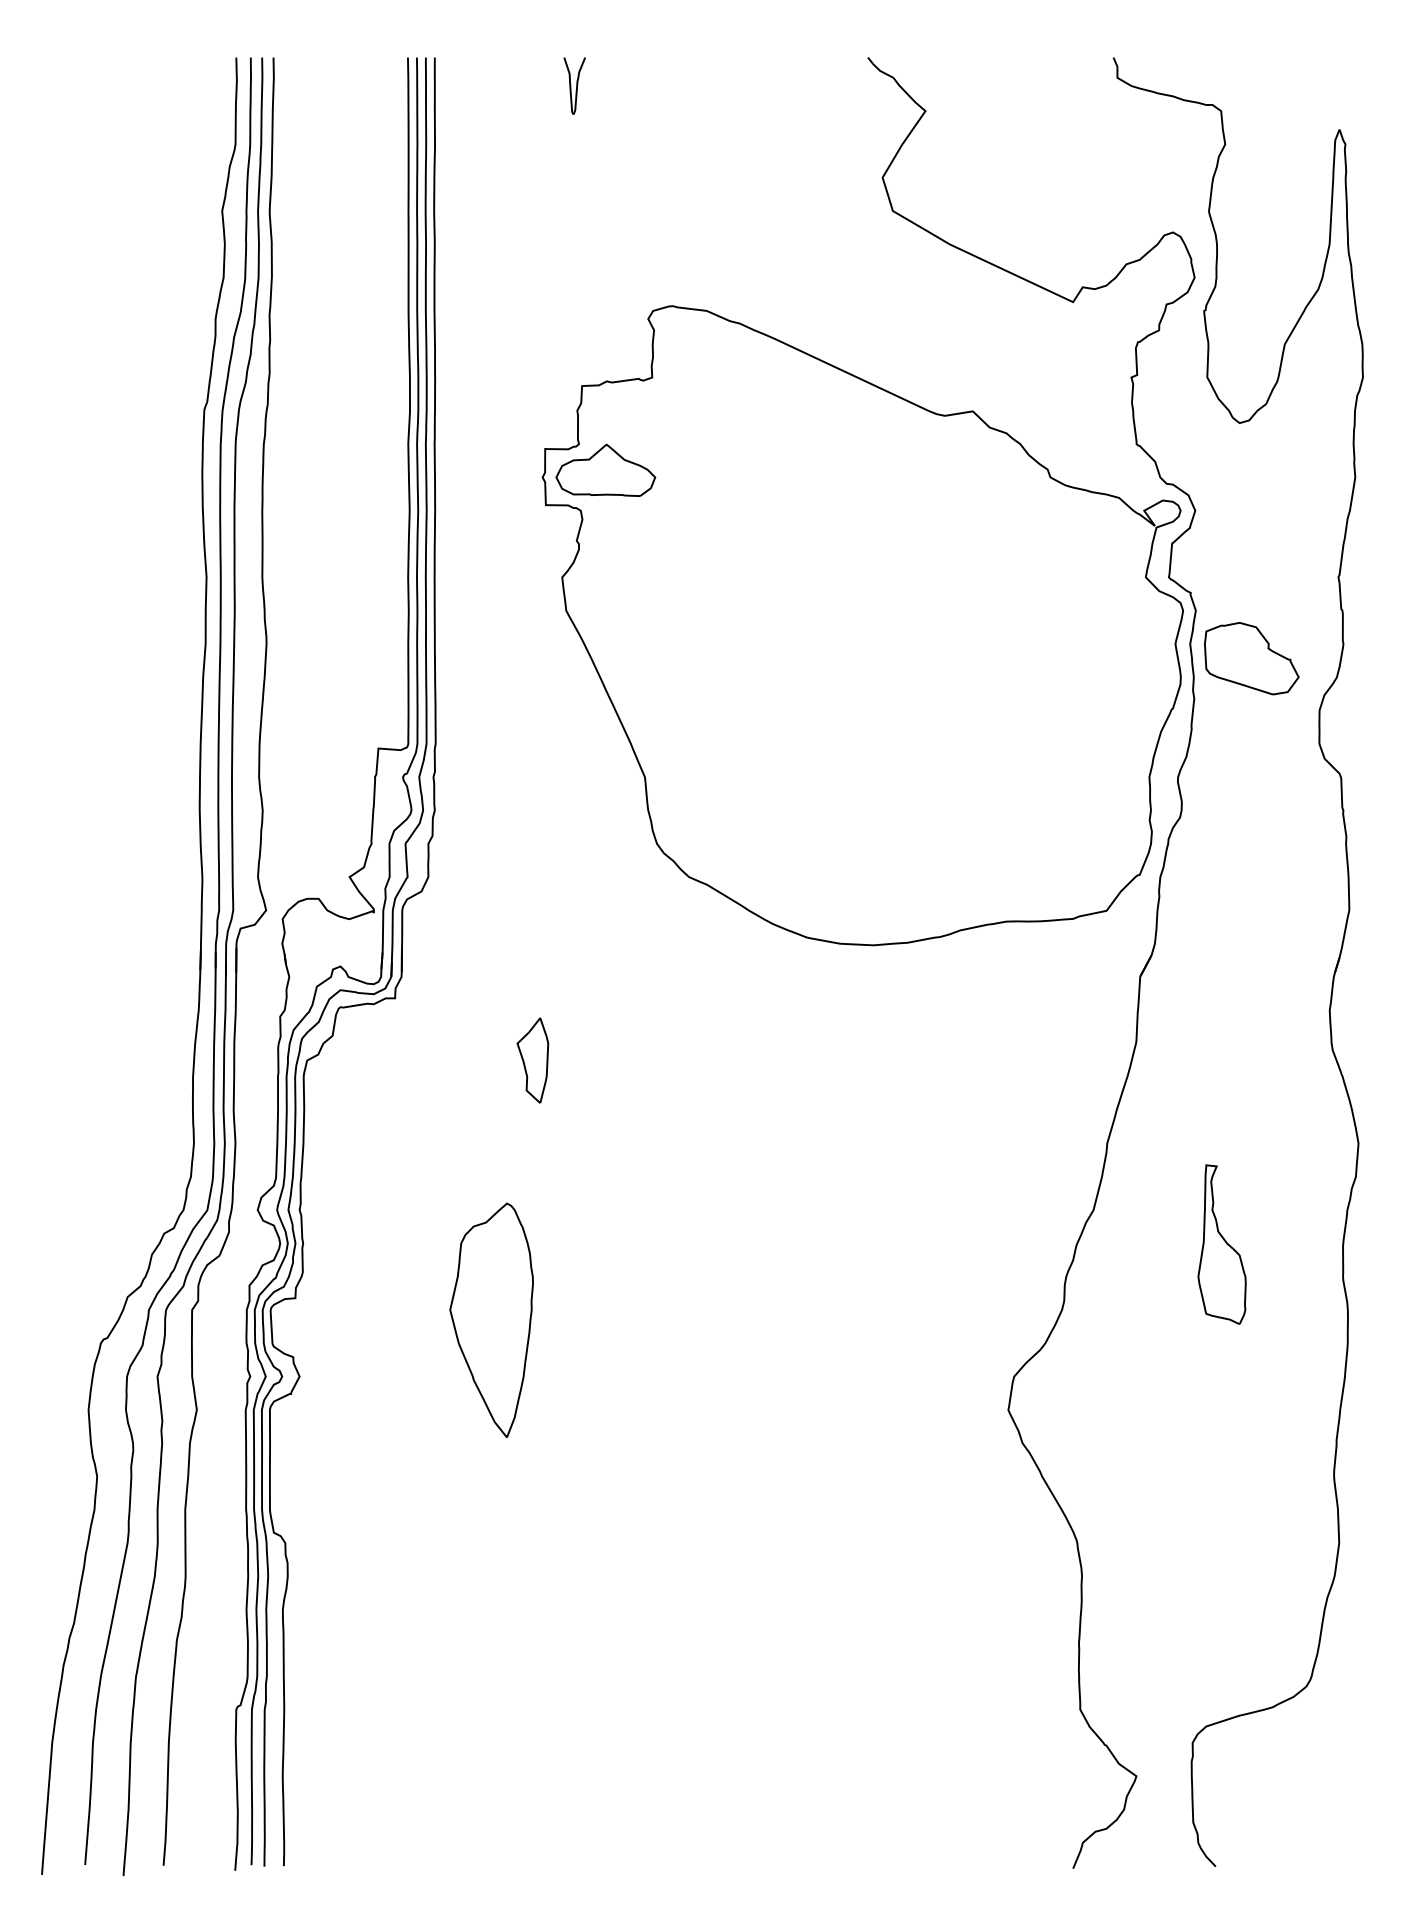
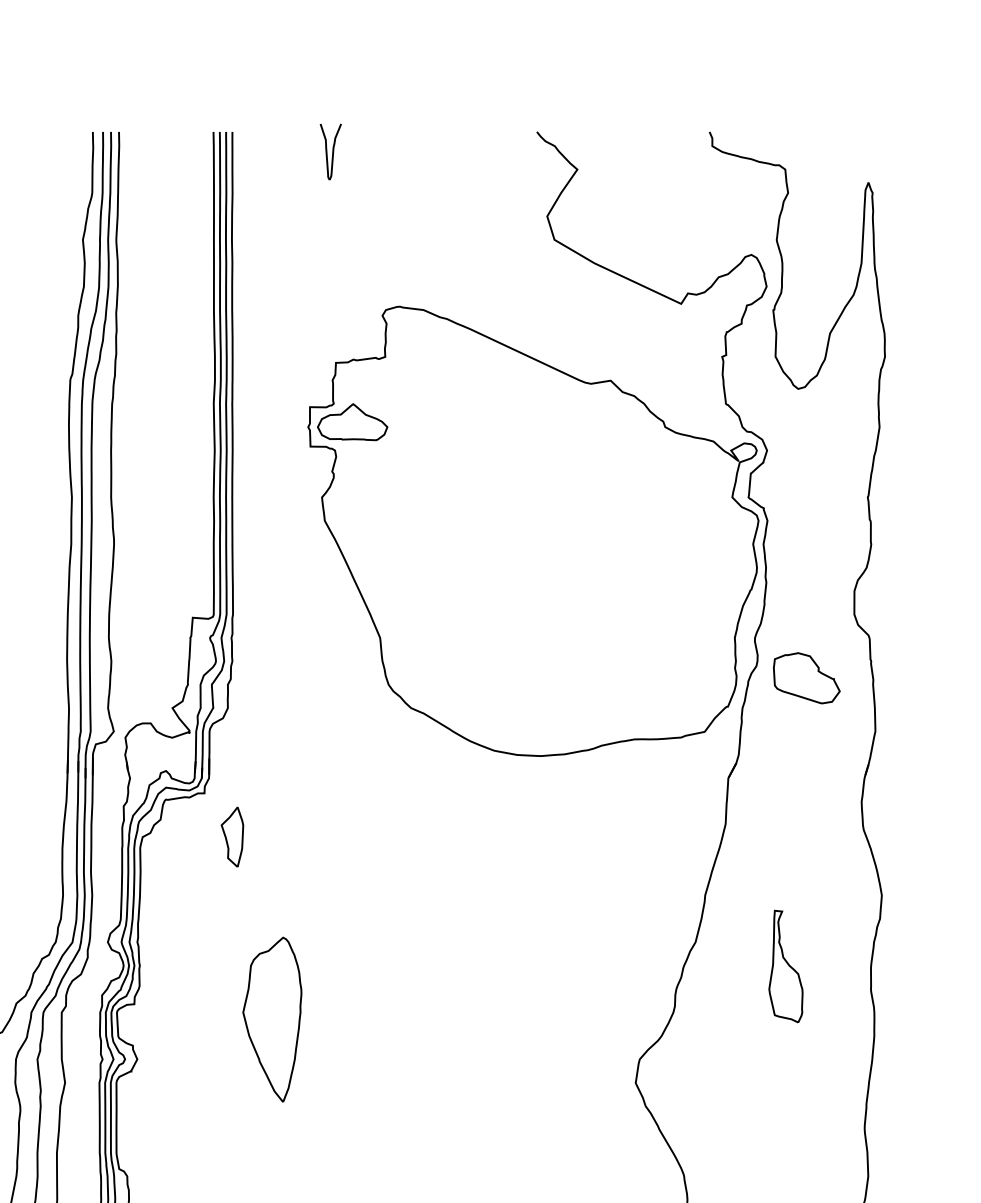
part: (574, 85) -> (330, 151), size x1.4
part: (1251, 658) -> (806, 678), moved
part: (532, 1060) -> (232, 837), moved

